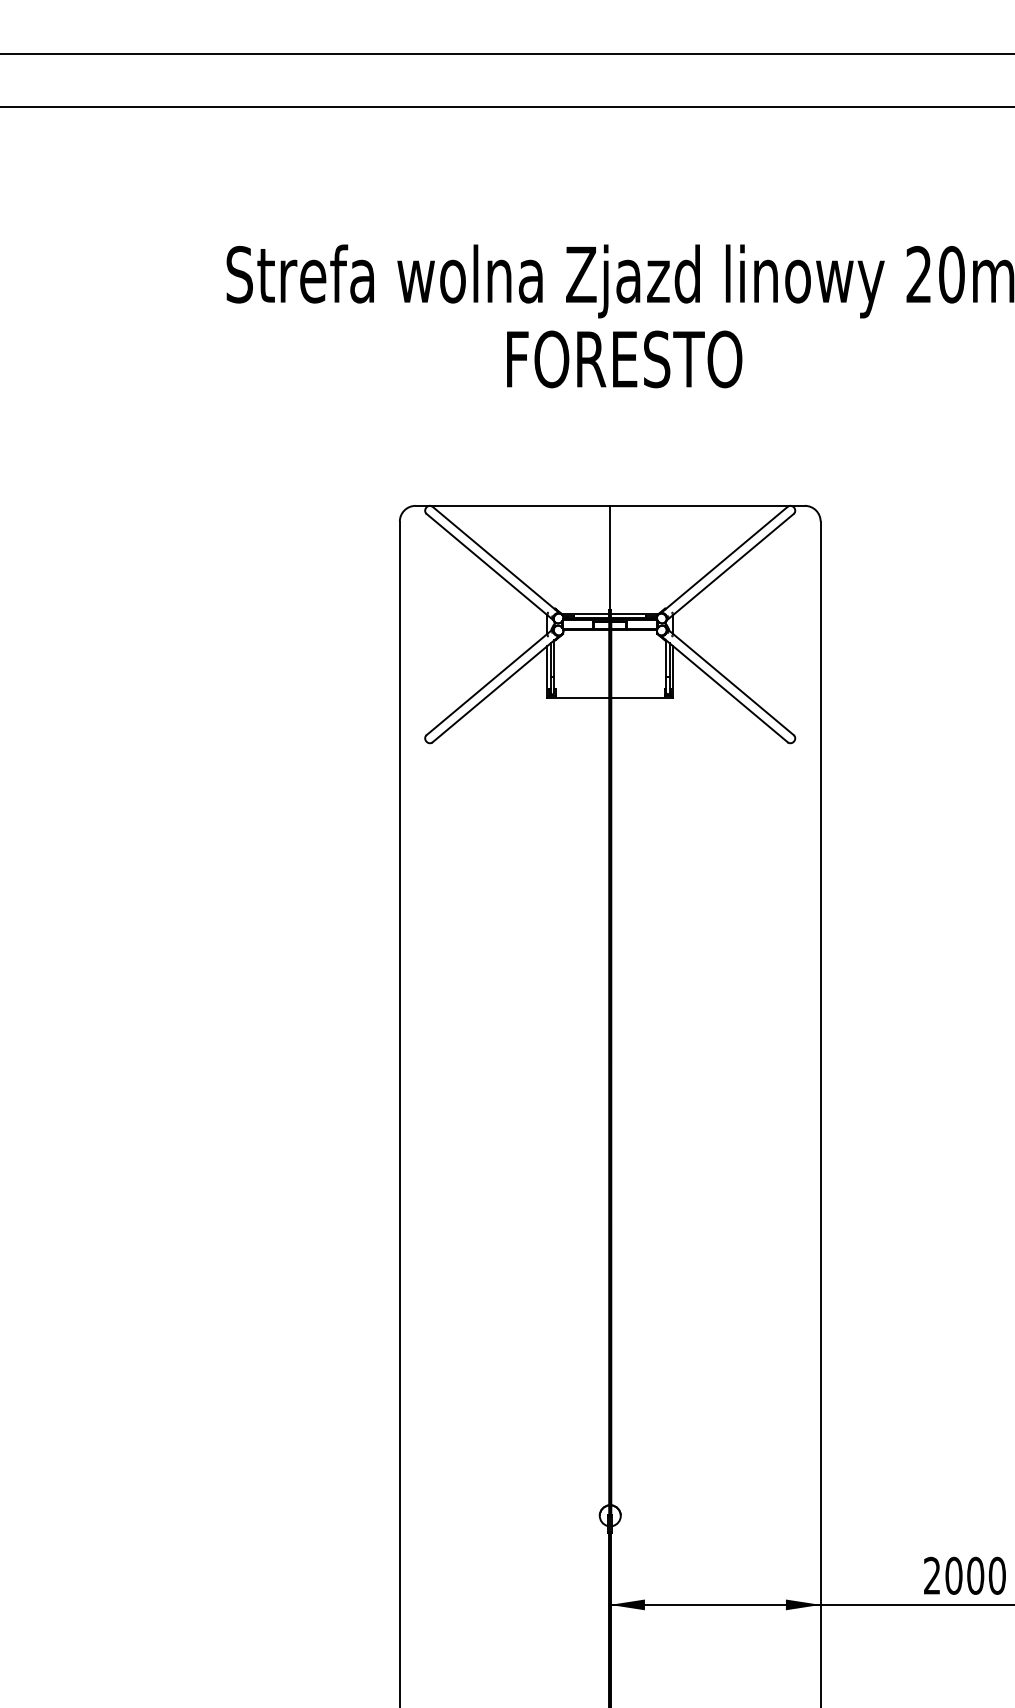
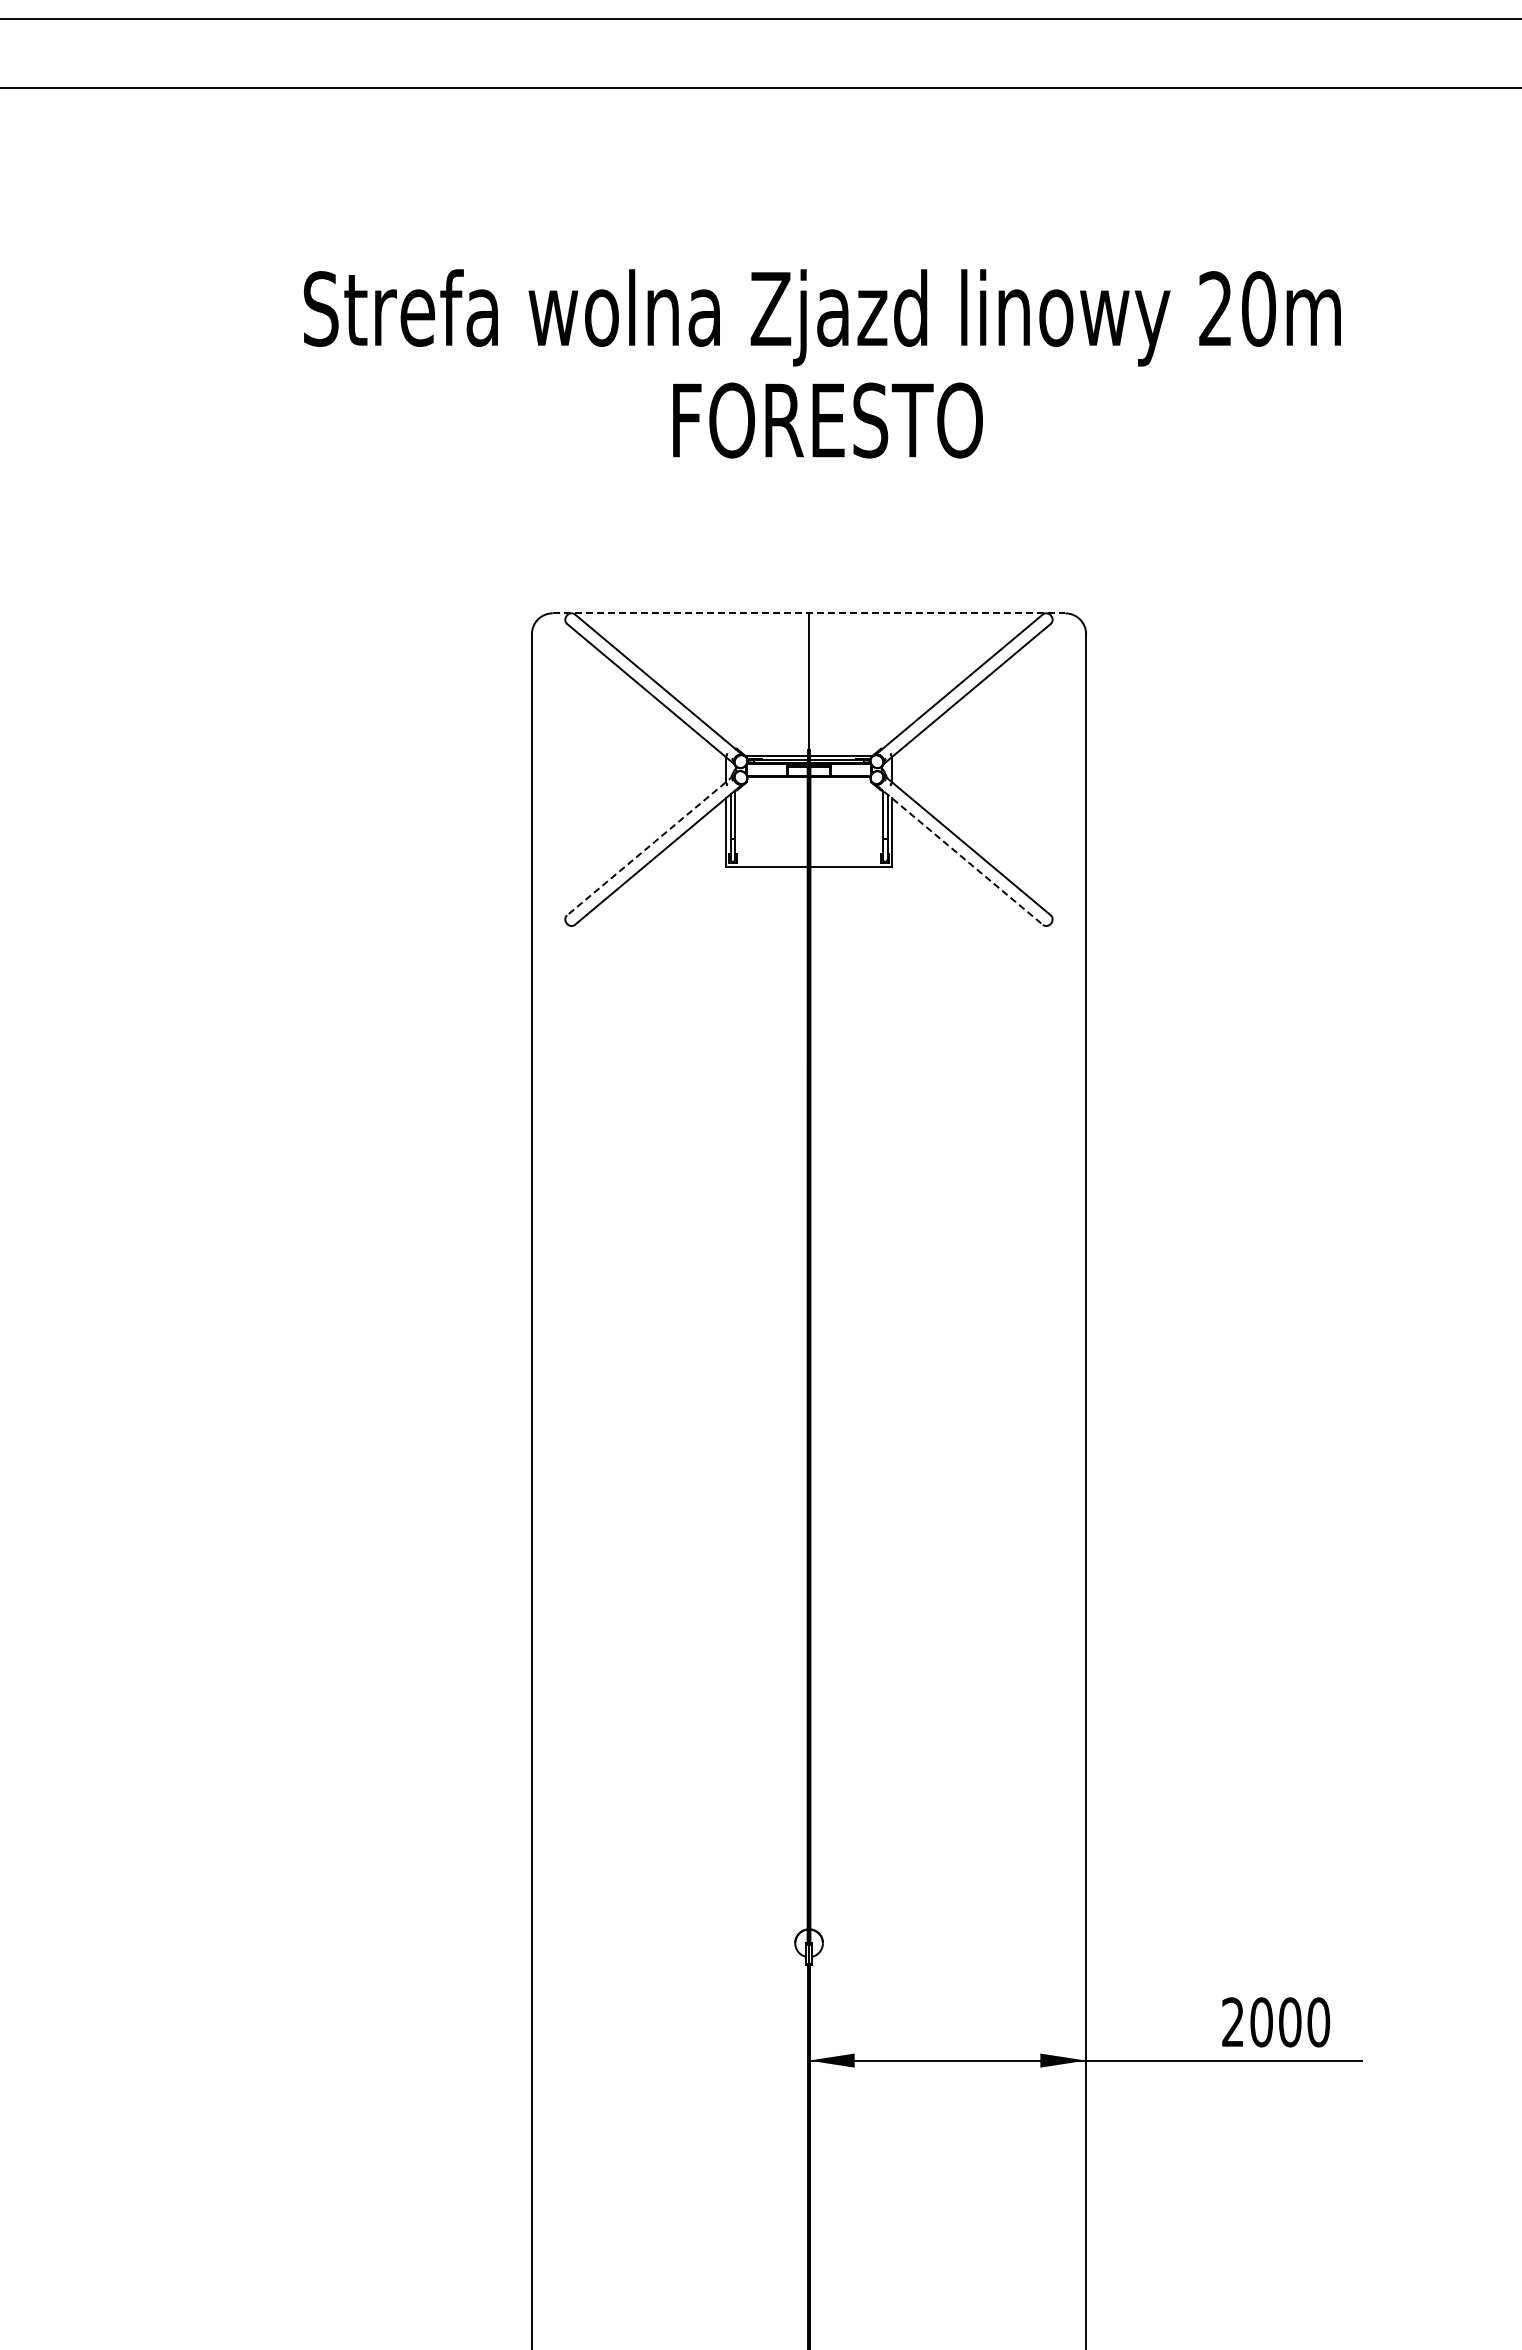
line: (610, 505) -> (809, 613), solid -> dashed
line: (489, 682) -> (650, 845), solid -> dashed
line: (724, 689) -> (959, 855), solid -> dashed

